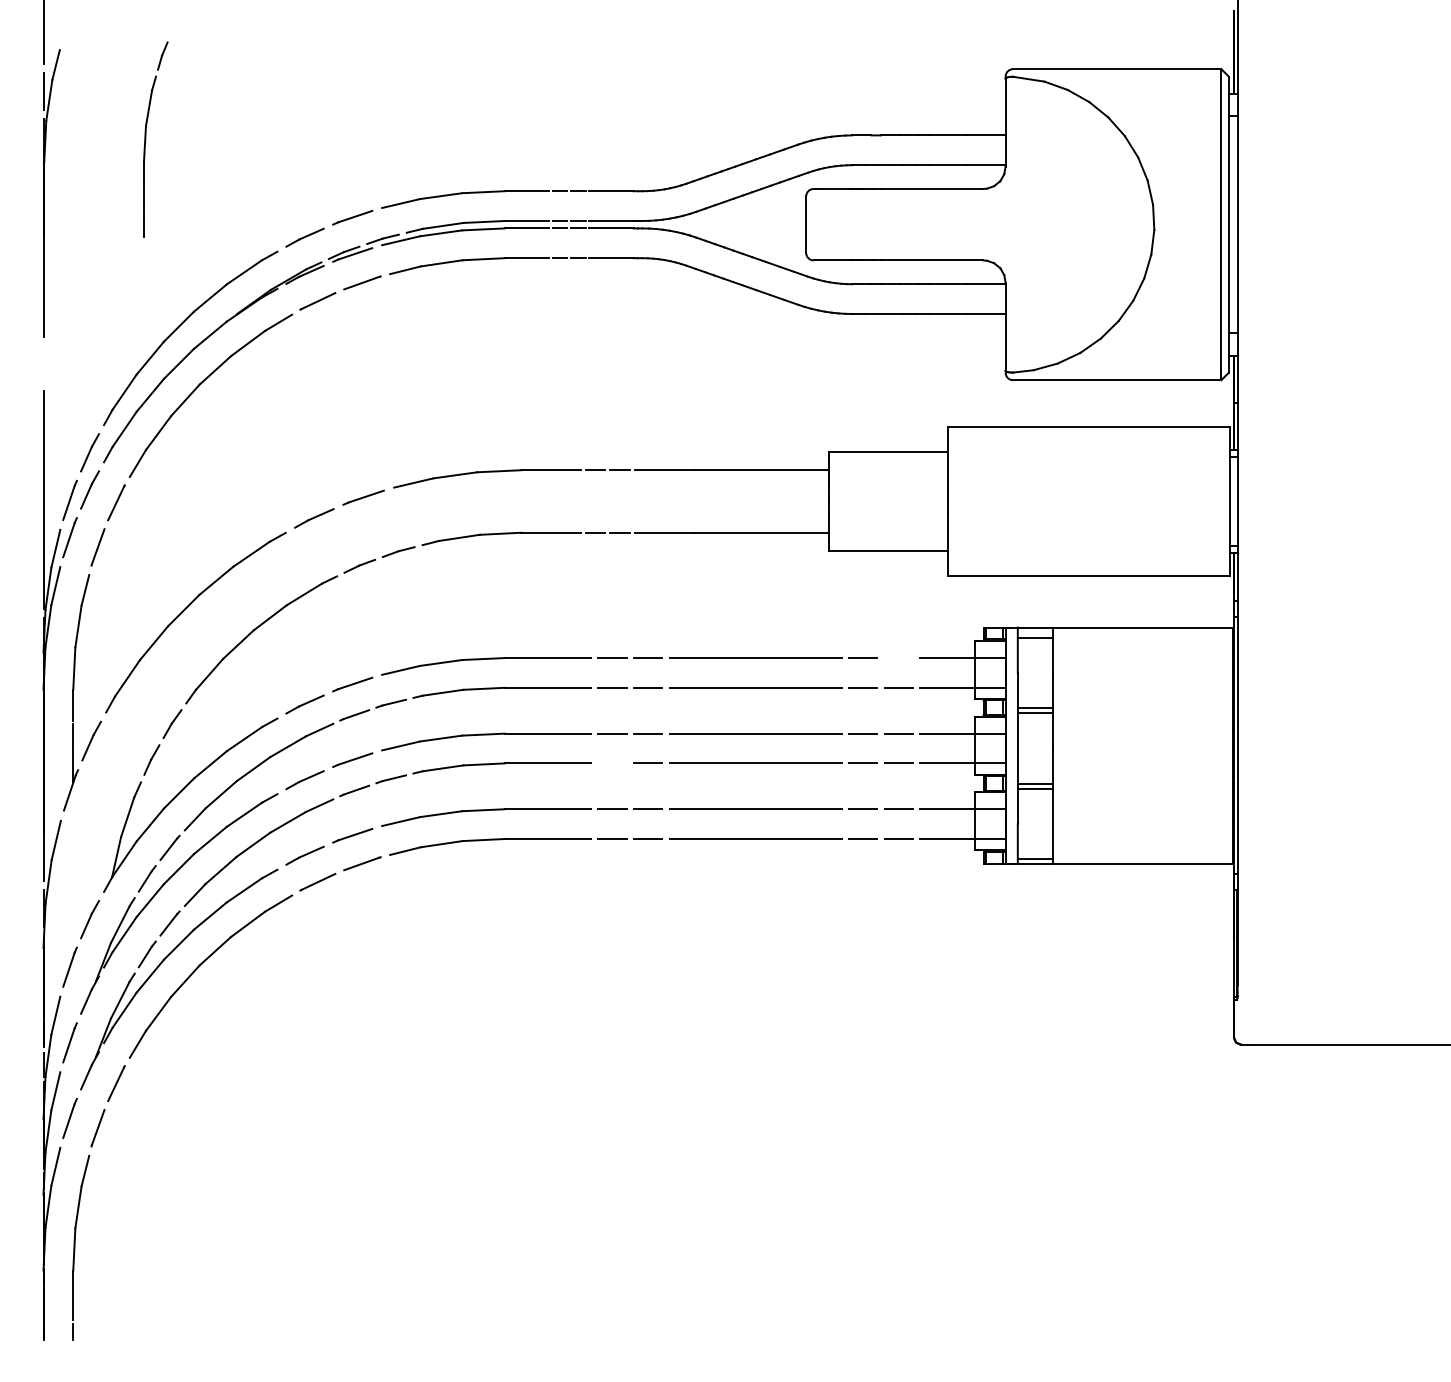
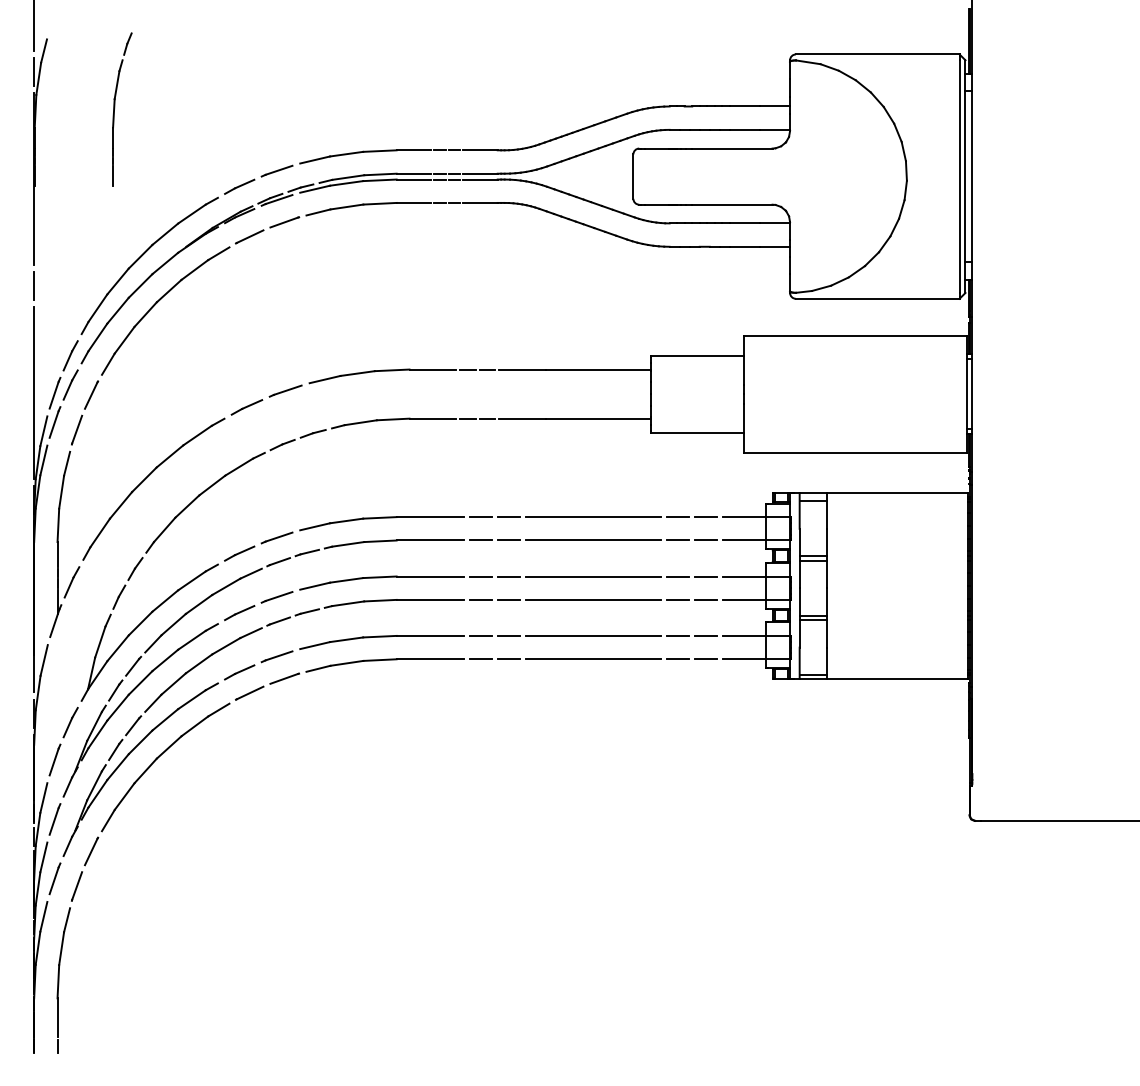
line: (43, 363) -> (34, 285), added
line: (898, 658) -> (705, 517), added
line: (611, 763) -> (480, 599), added

